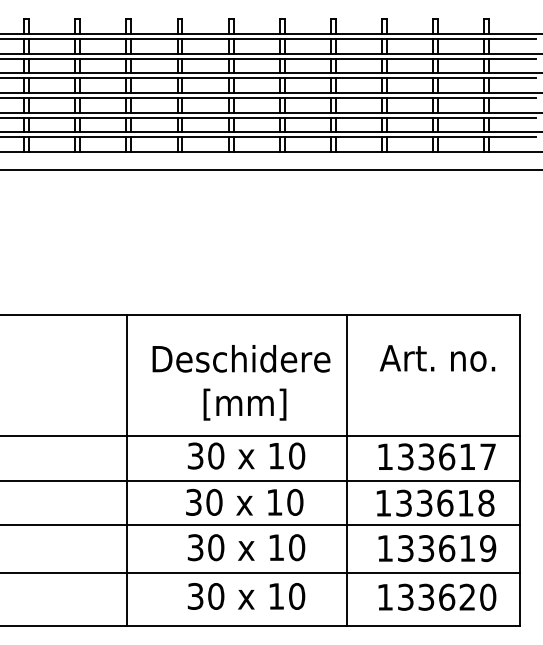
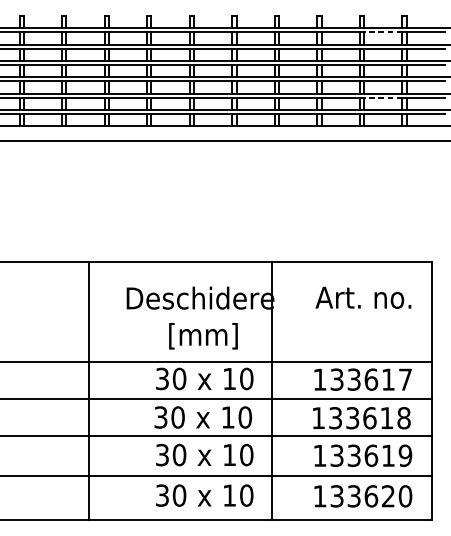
line: (460, 39) -> (382, 32), solid -> dashed
line: (460, 117) -> (382, 97), solid -> dashed
line: (127, 470) -> (89, 390), moved
line: (346, 470) -> (272, 390), moved

